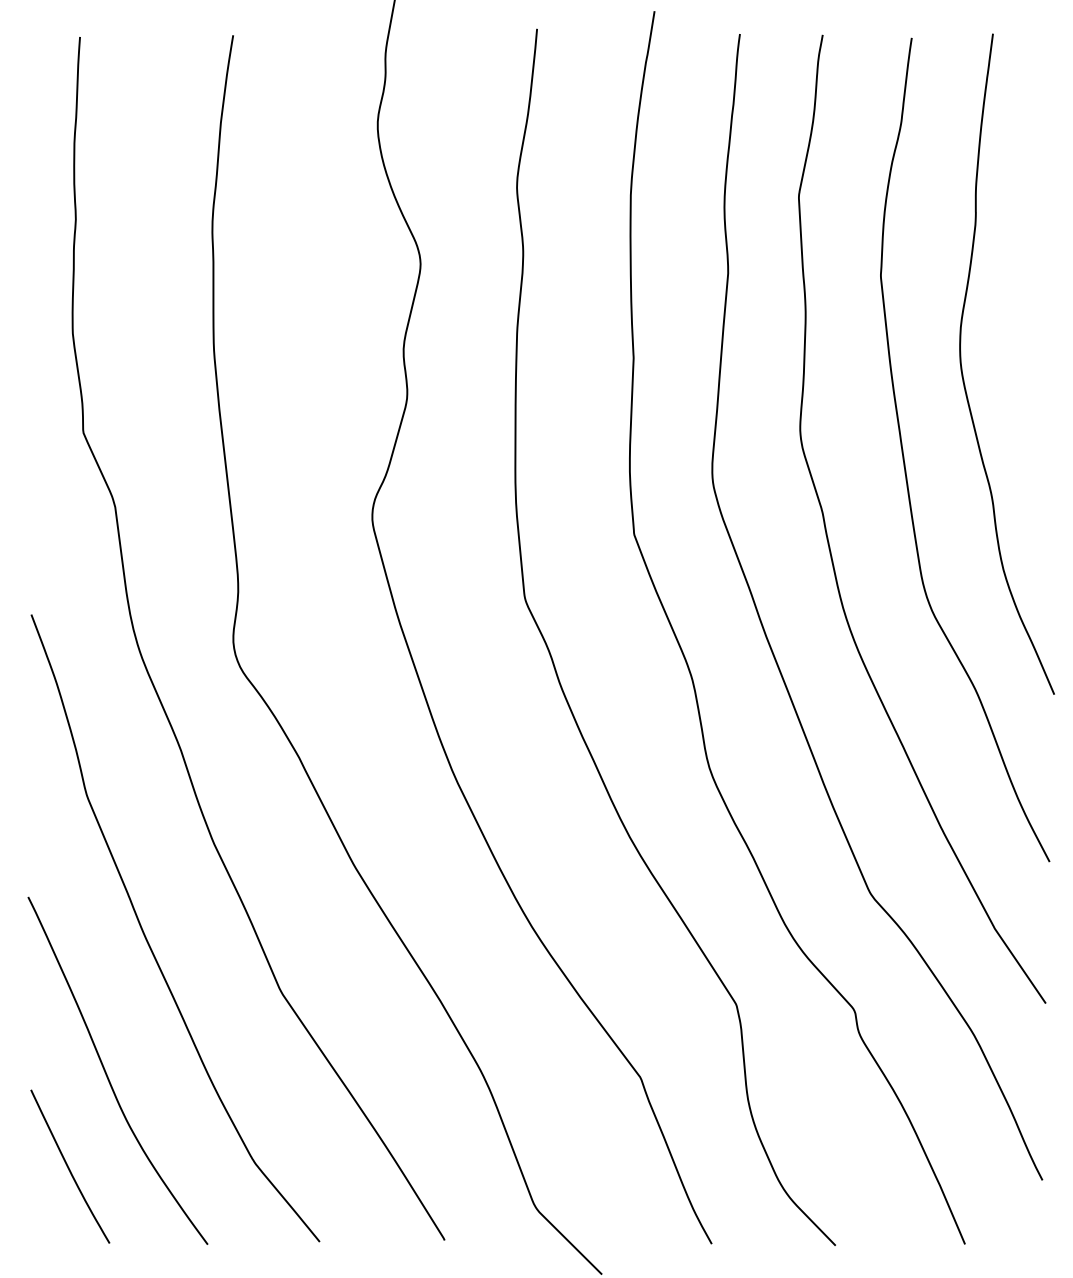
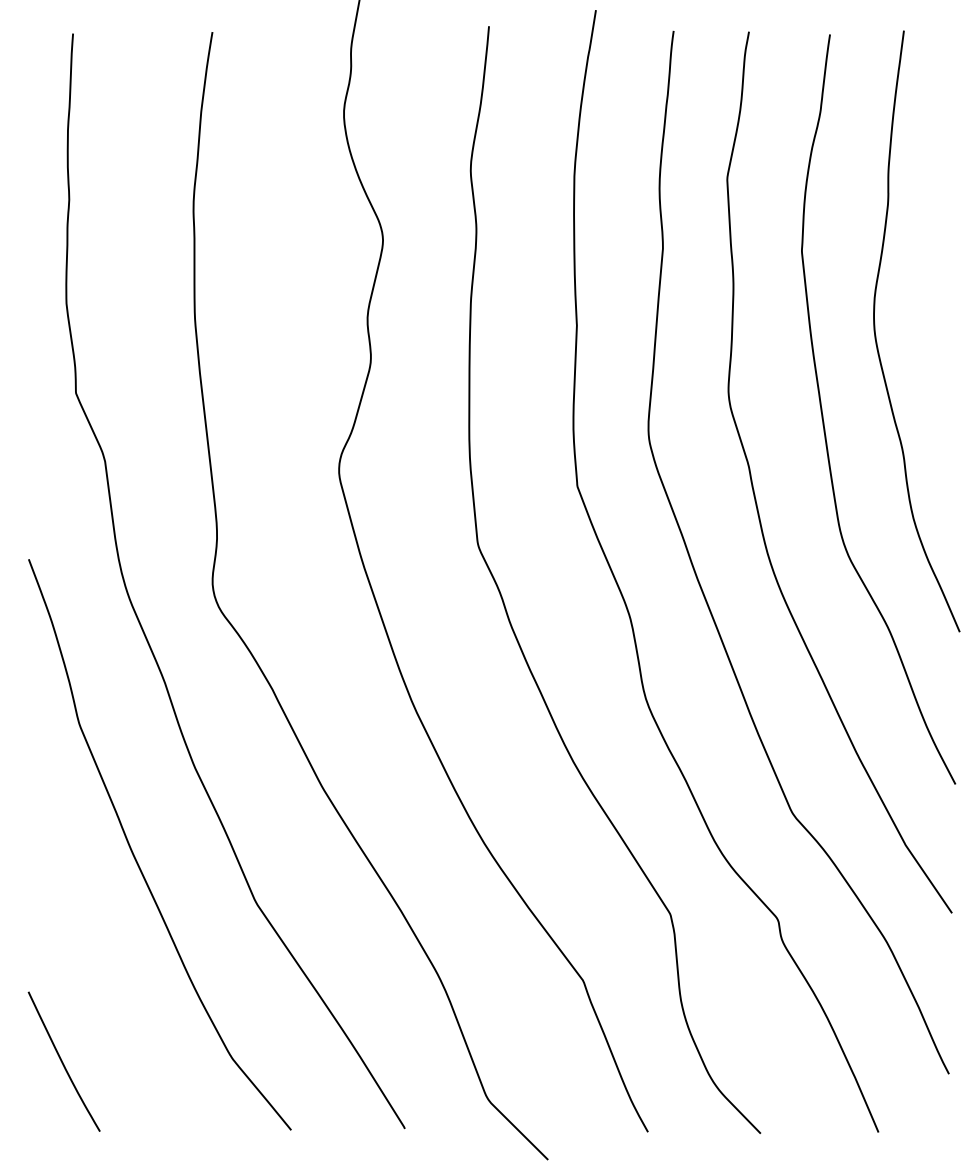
curve: (107, 1074) -> (98, 977), removed

